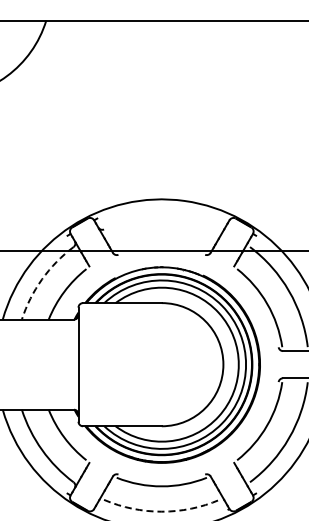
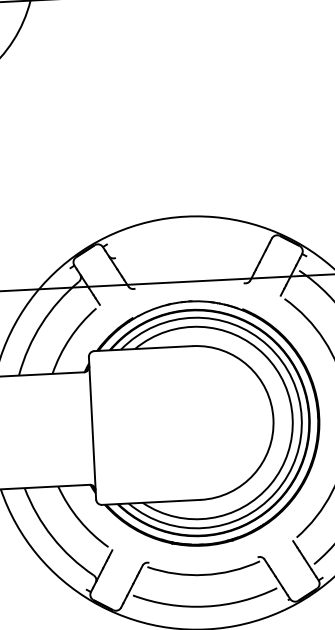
arc: (42, 279) -> (42, 324), dashed -> solid
arc: (161, 511) -> (205, 606), dashed -> solid

